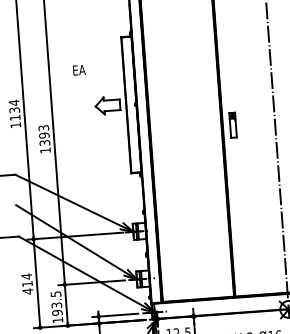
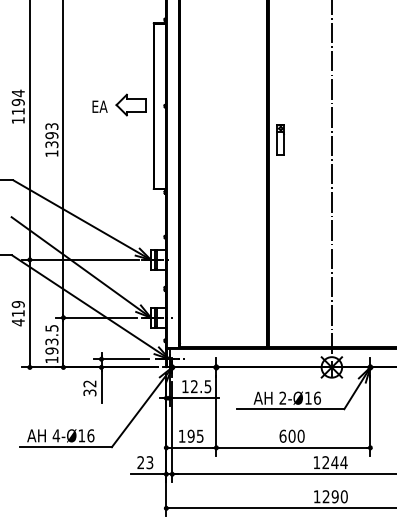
text: (78, 70) -> (99, 106), moved
text: (14, 110) -> (17, 102), 1134 -> 1194
text: (26, 276) -> (17, 304), 414 -> 419

